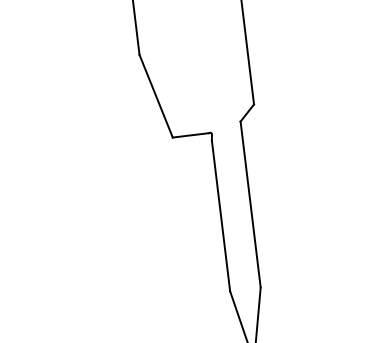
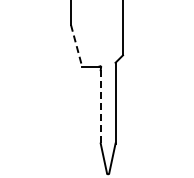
line: (155, 95) -> (76, 45), solid -> dashed
line: (220, 215) -> (100, 106), solid -> dashed

